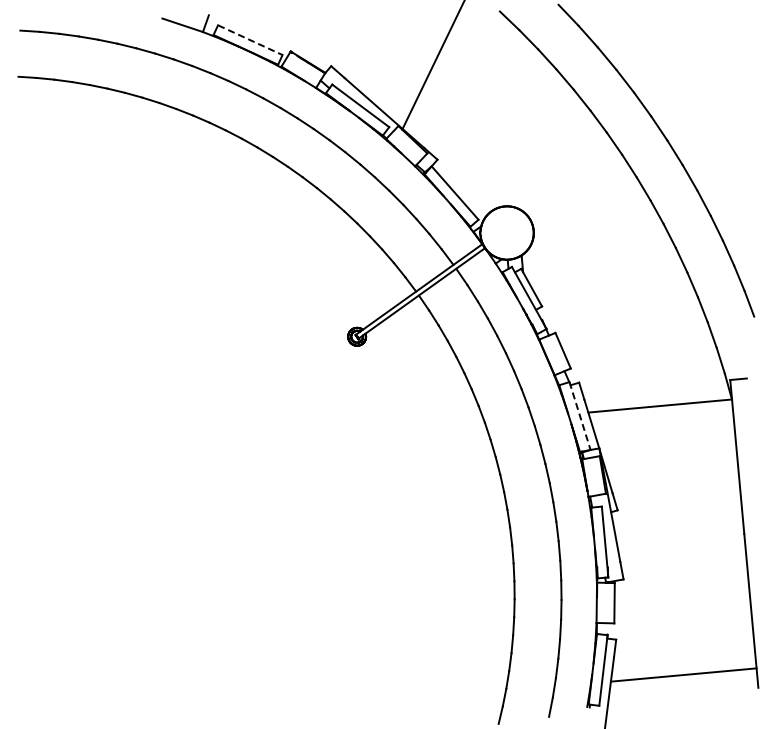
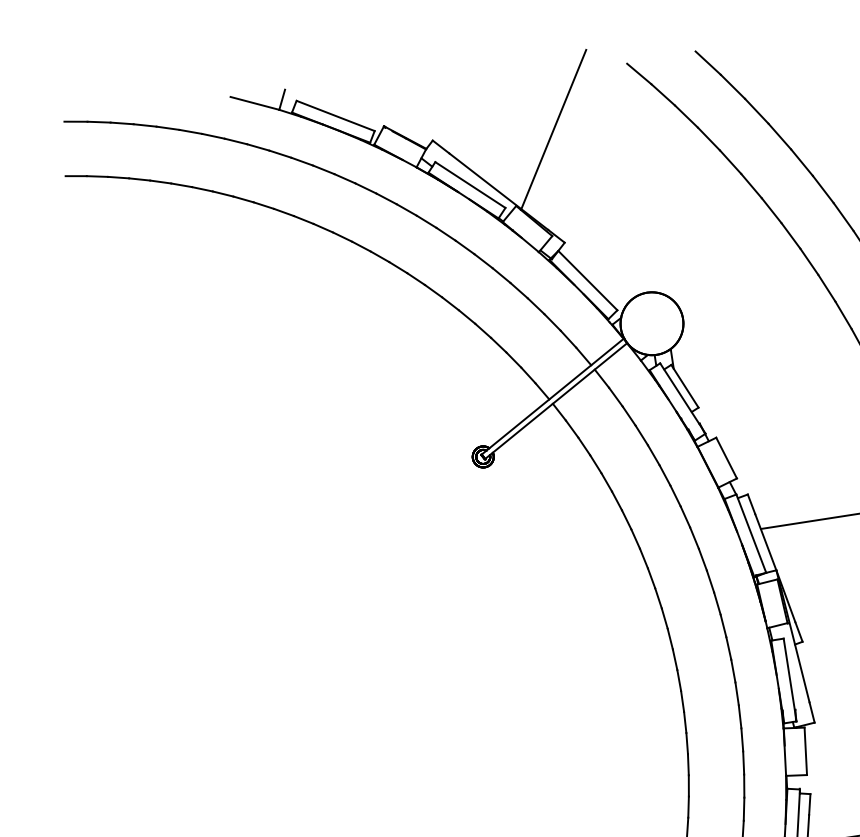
line: (250, 40) -> (335, 116), dashed -> solid
line: (580, 416) -> (751, 534), dashed -> solid

